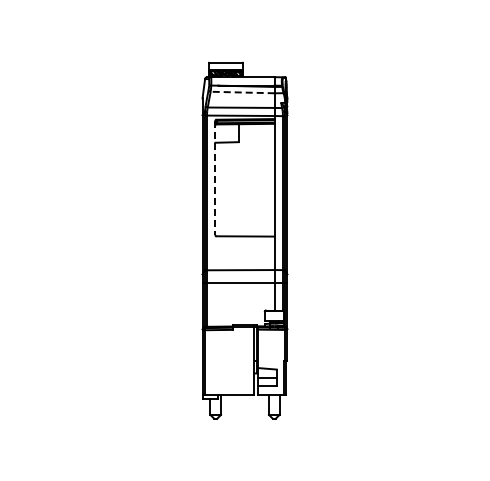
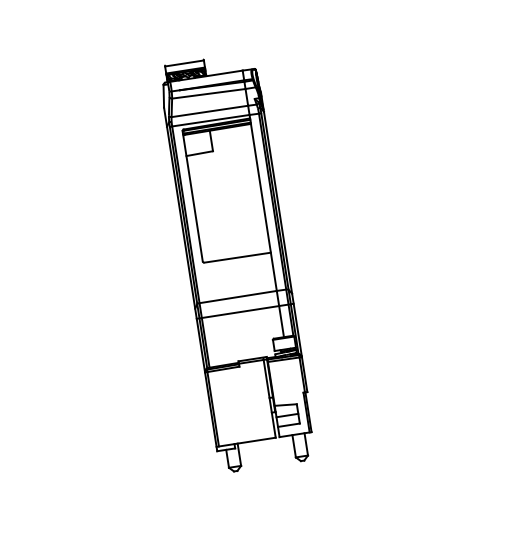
line: (242, 92) -> (208, 93), dashed -> solid
line: (215, 178) -> (192, 196), dashed -> solid

